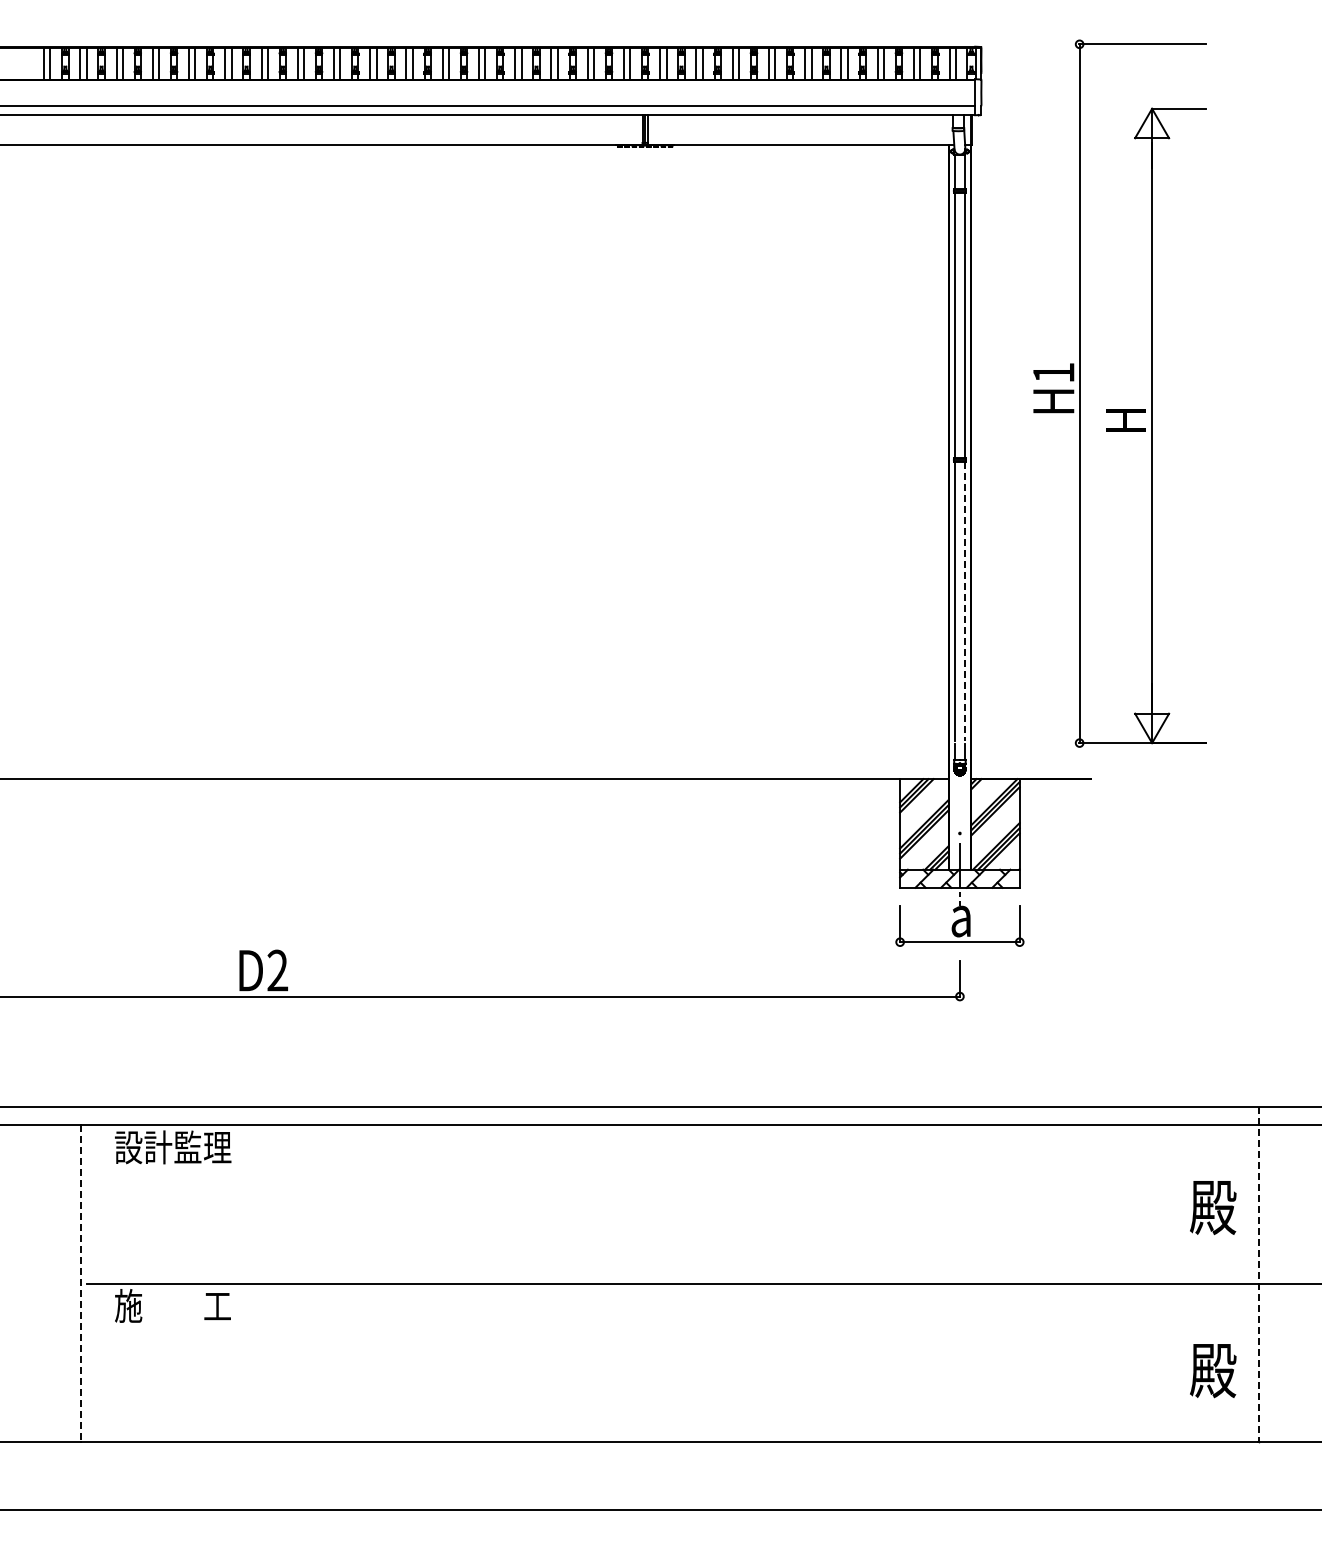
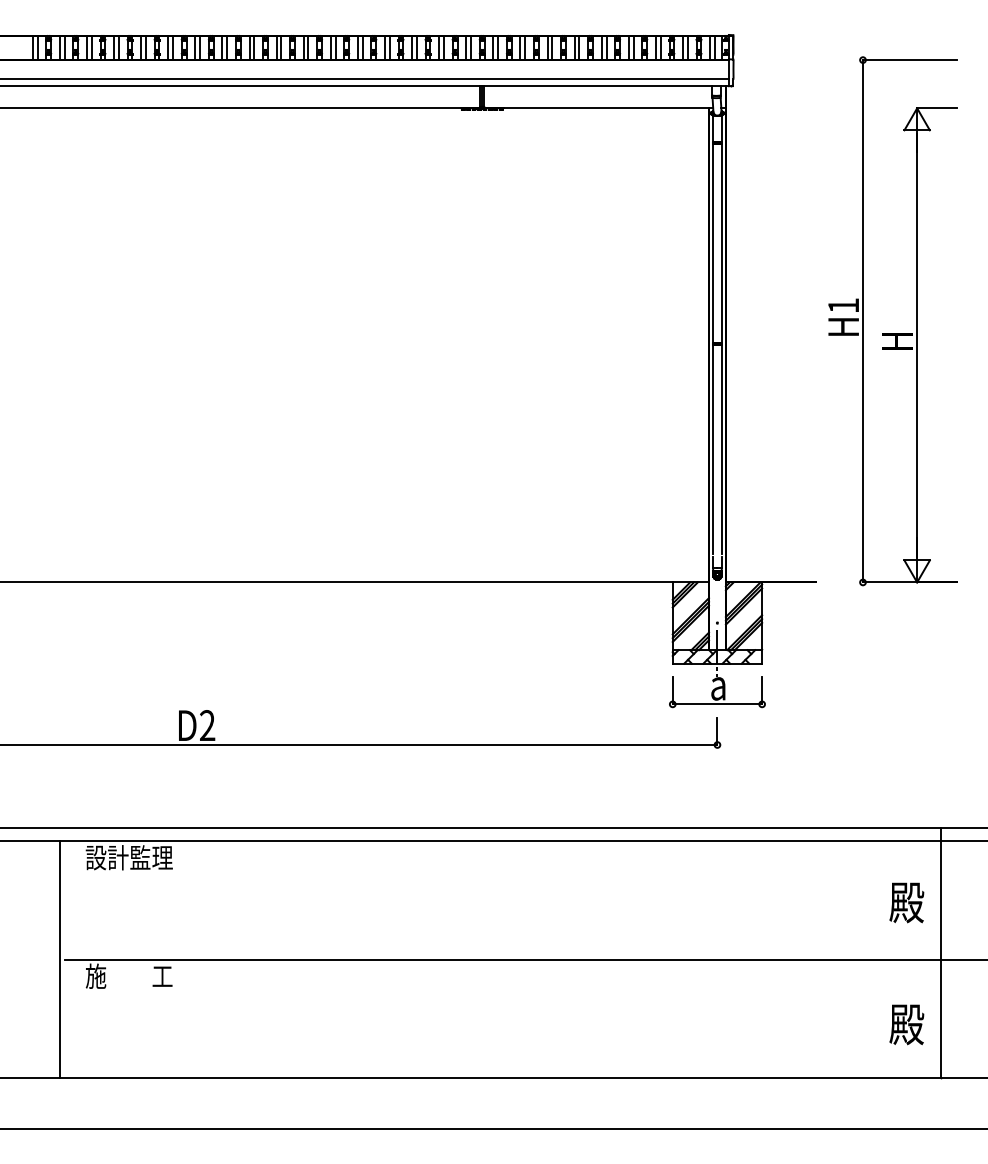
part: (1119, 409) -> (892, 333), moved
line: (965, 601) -> (721, 449), dashed -> solid
line: (1258, 1274) -> (940, 952), dashed -> solid
line: (80, 1283) -> (60, 959), dashed -> solid

